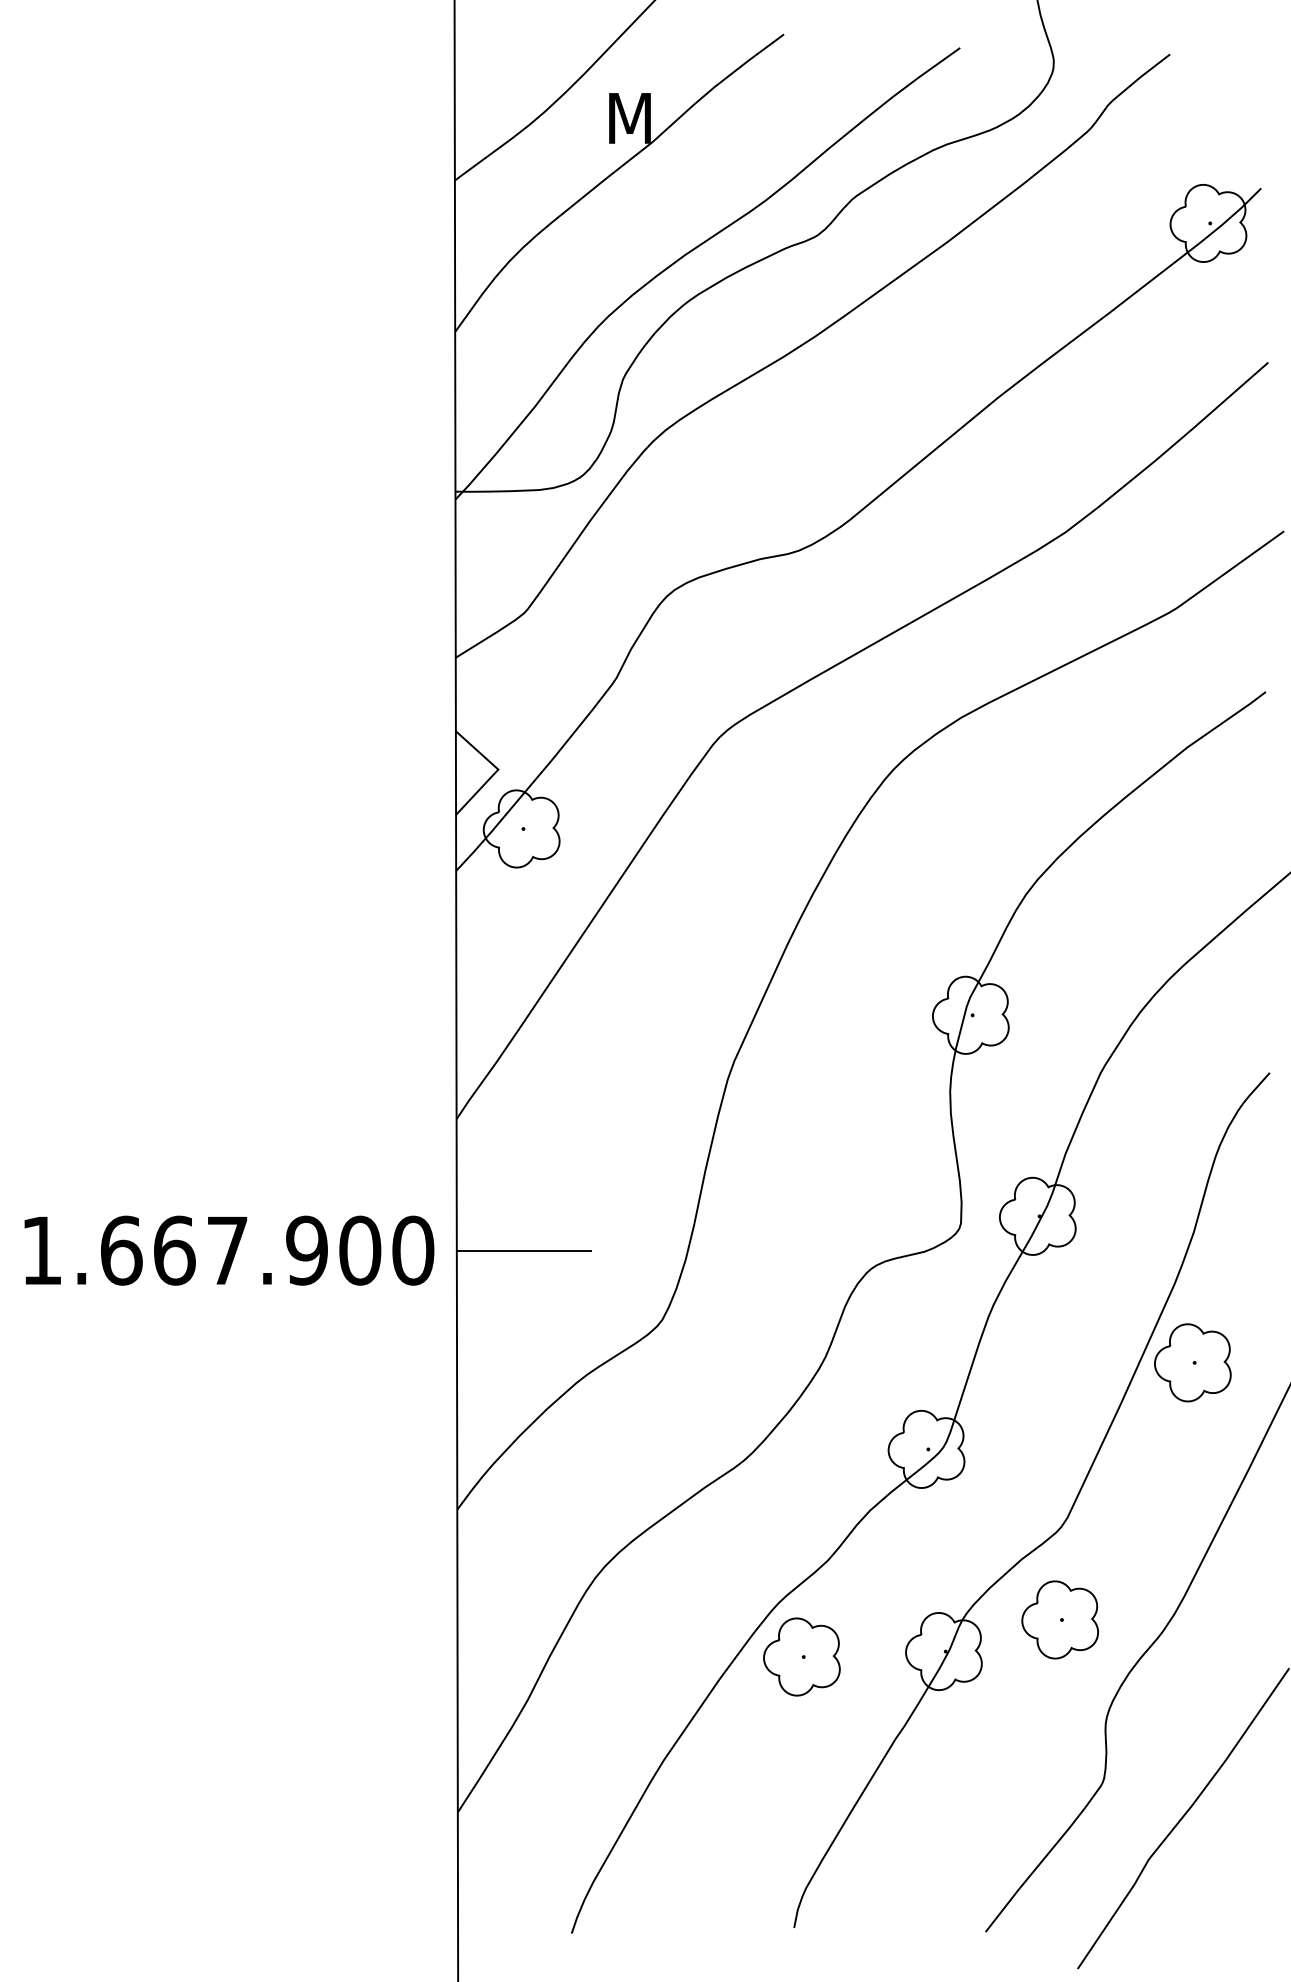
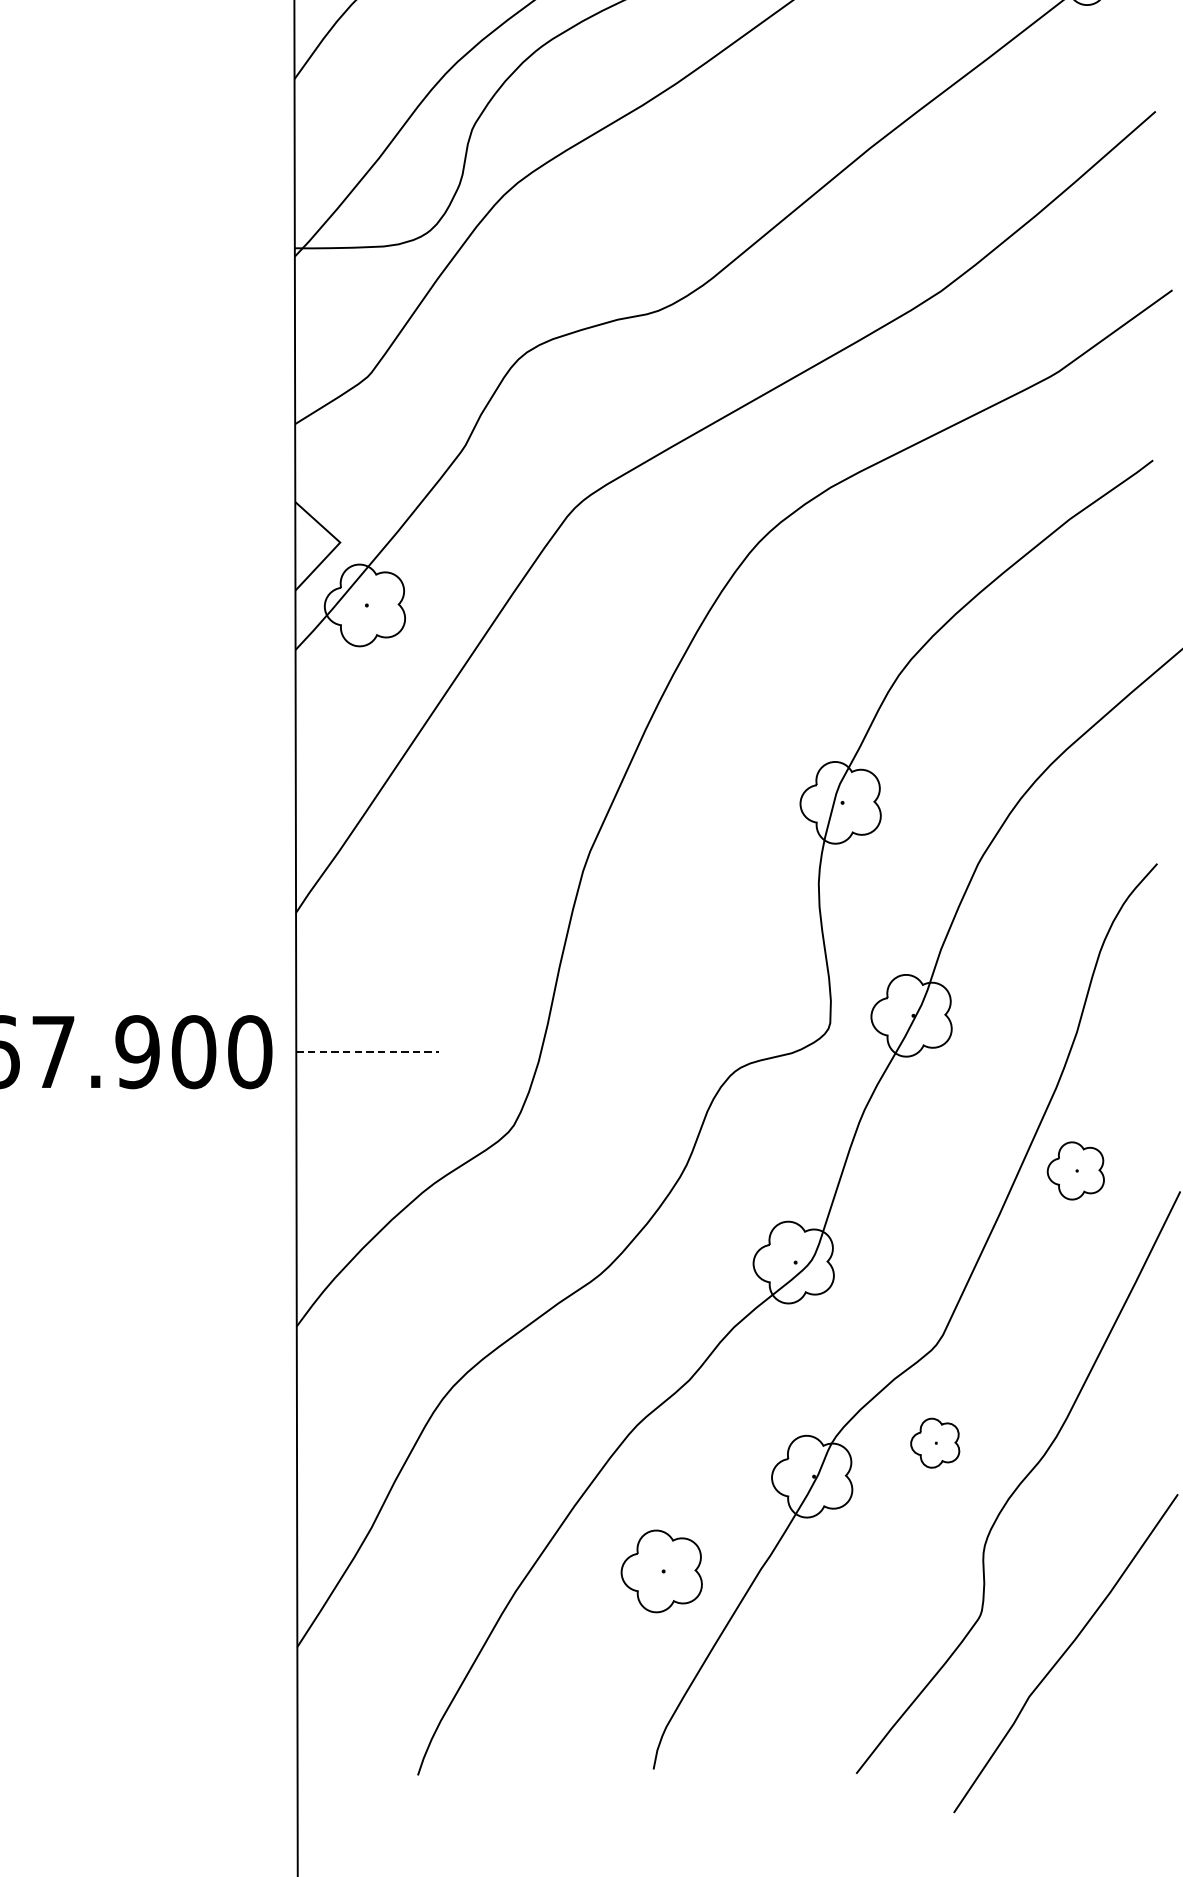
line: (524, 1250) -> (367, 1051), solid -> dashed
part: (1192, 1362) -> (1075, 1170), size x0.7
part: (1059, 1619) -> (934, 1442), size x0.6
part: (801, 1656) -> (661, 1570), moved

